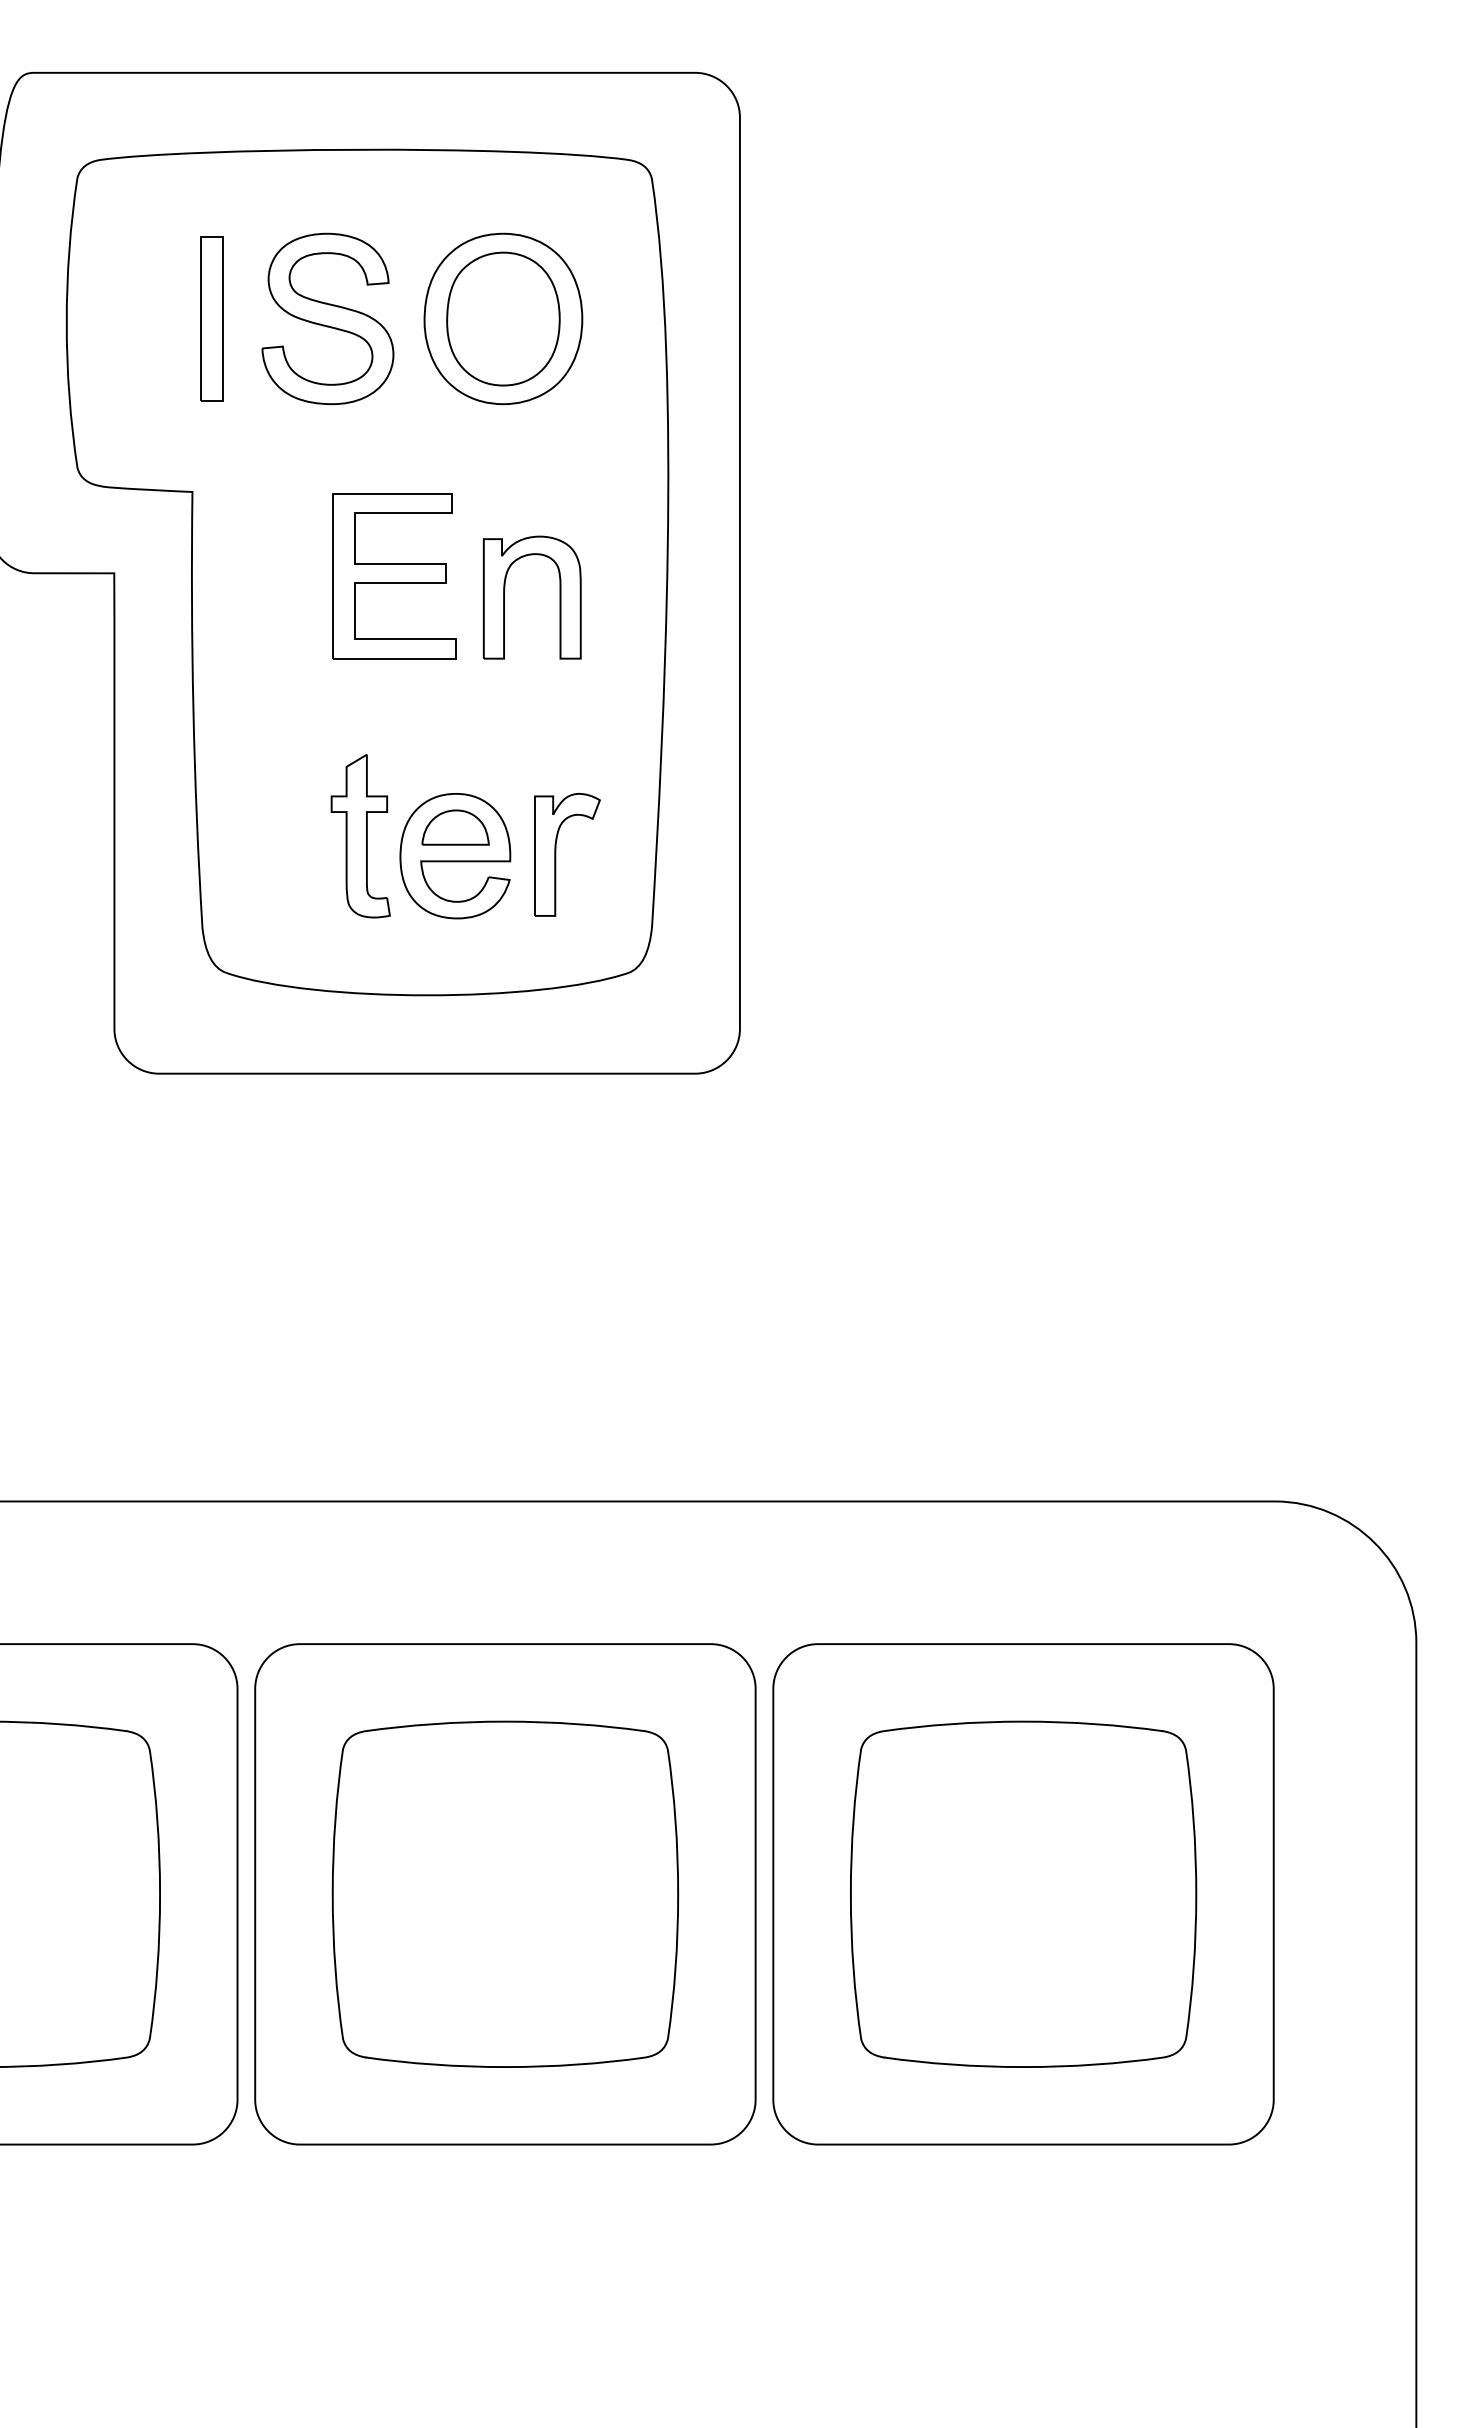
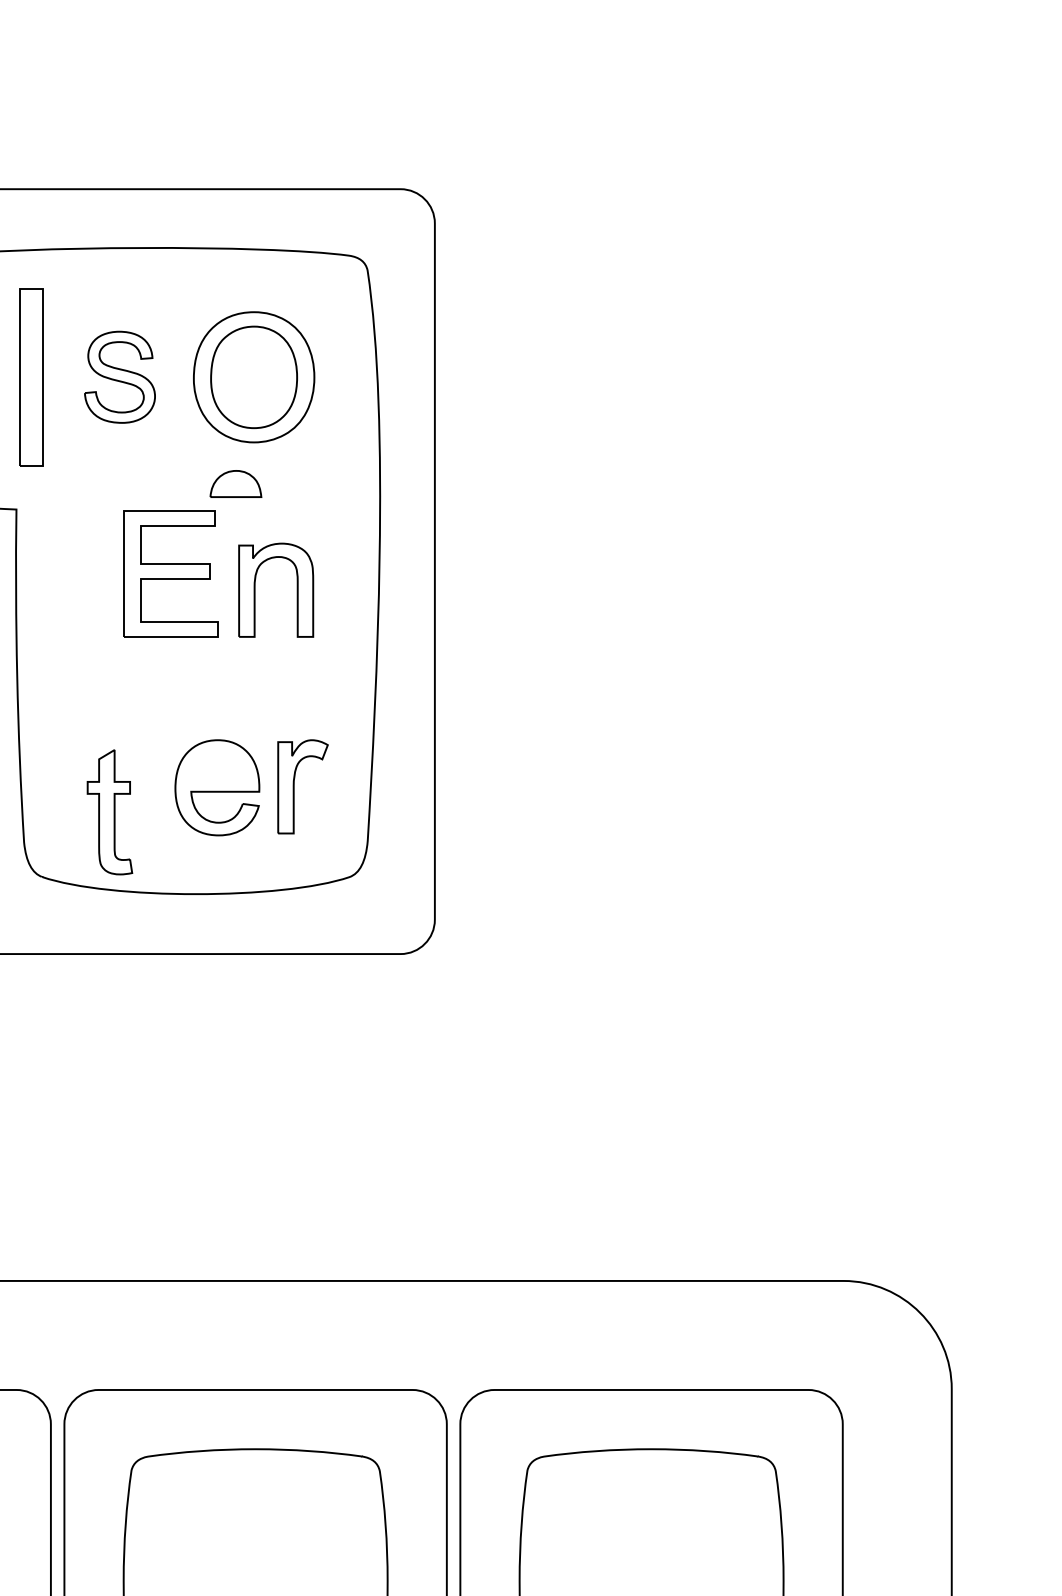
part: (211, 318) -> (31, 376), size x1.4
part: (327, 318) -> (119, 376), size x0.7
part: (455, 827) -> (235, 483), moved
part: (360, 836) -> (109, 812), moved

